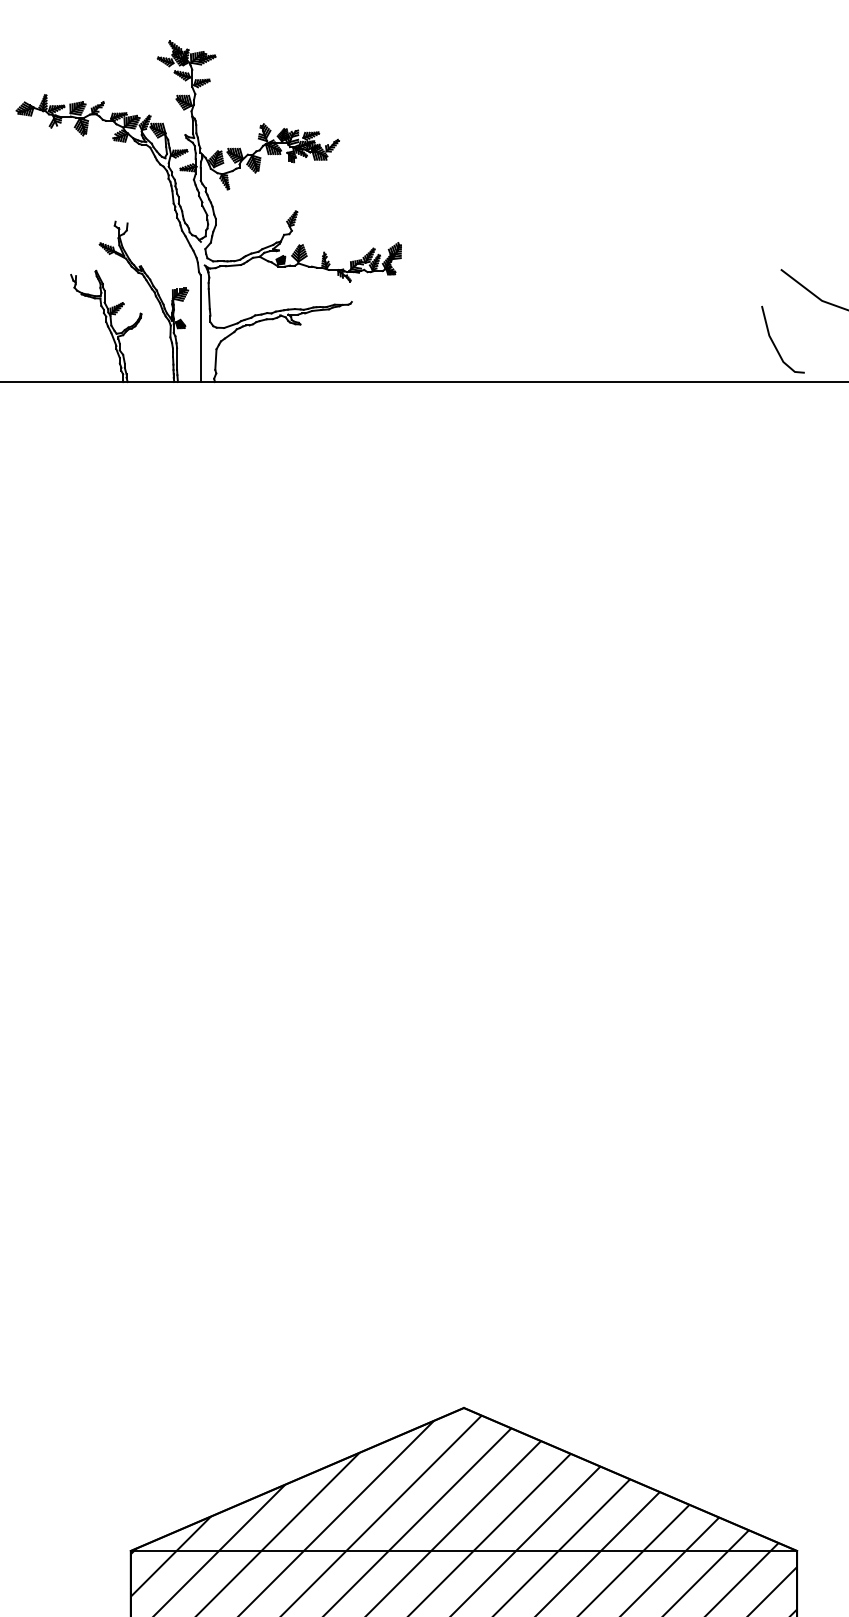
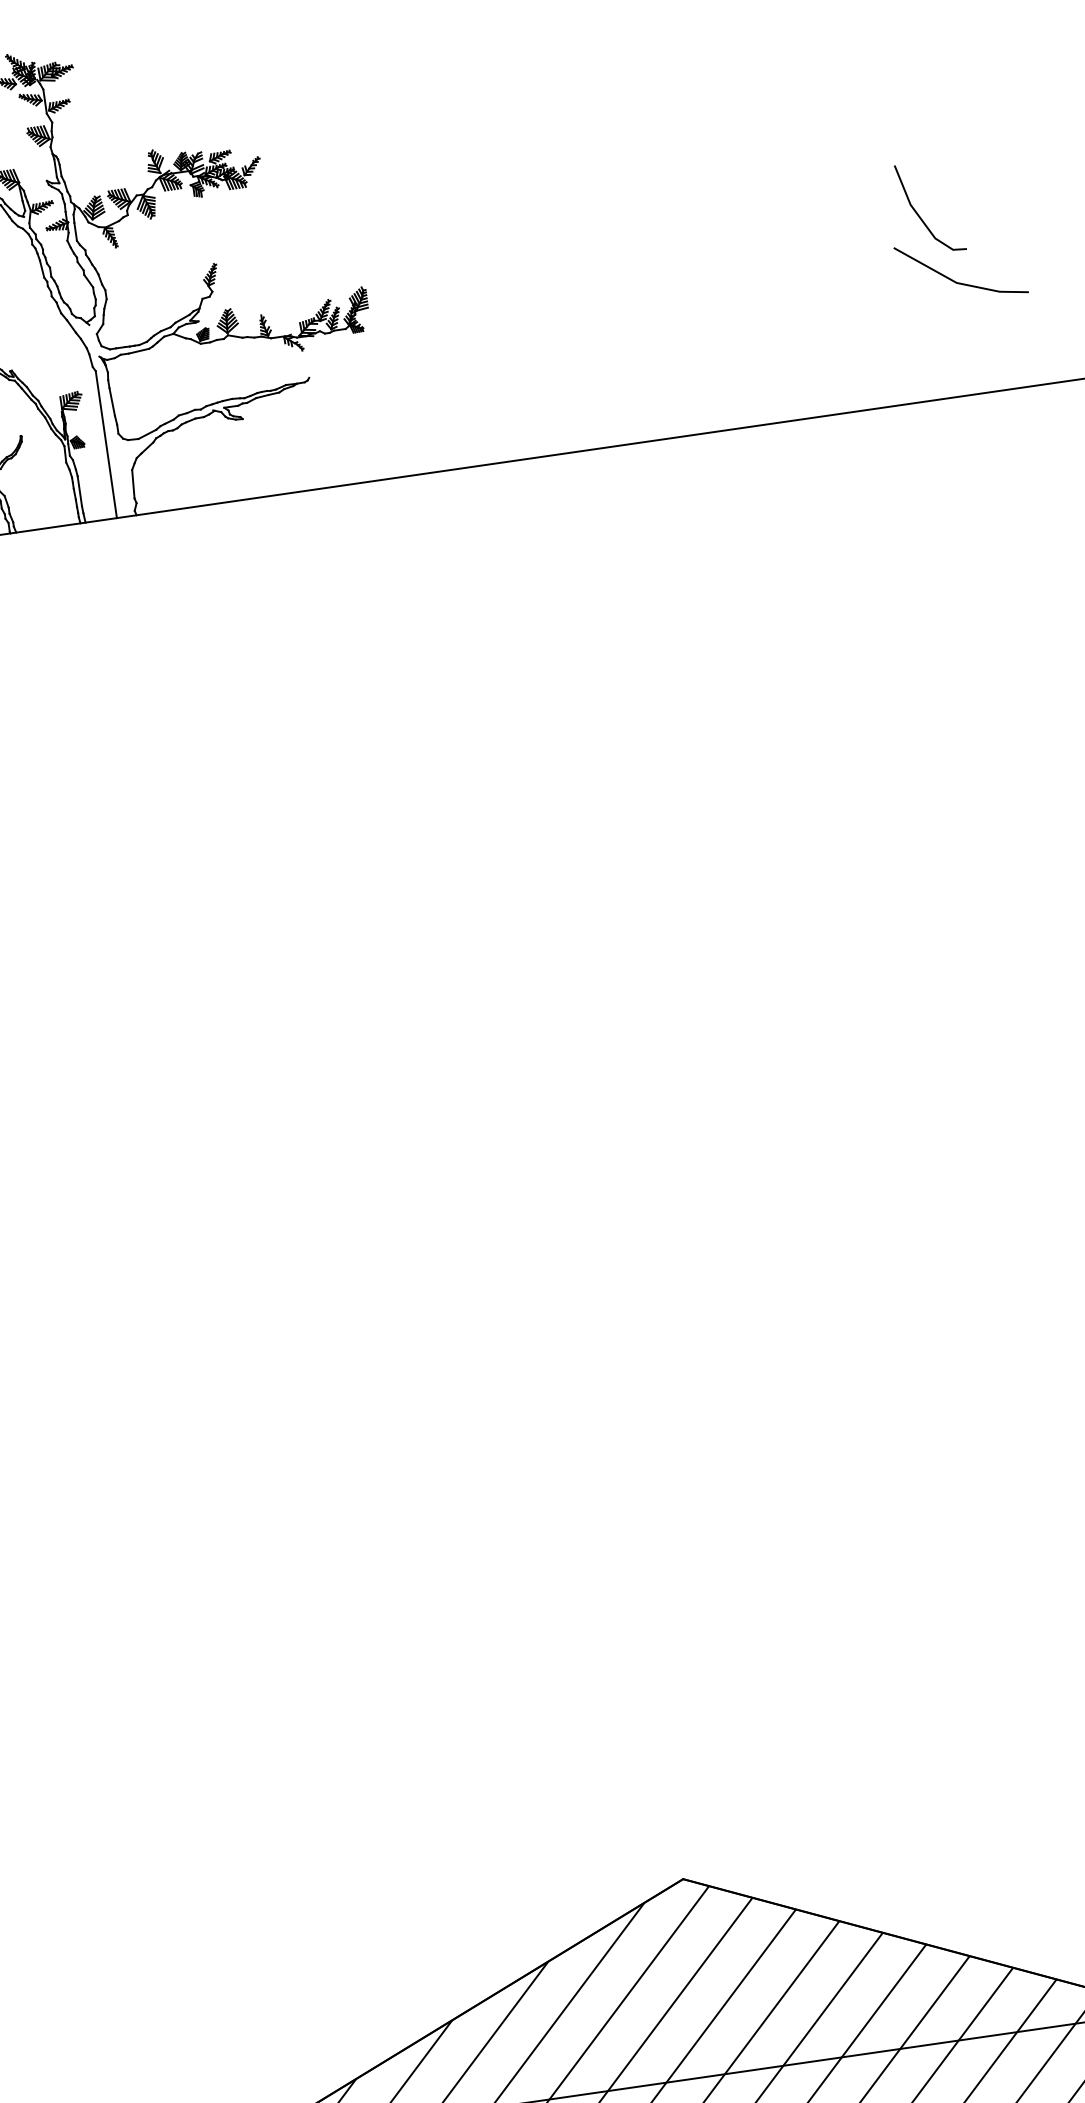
line: (775, 344) -> (920, 215), moved

